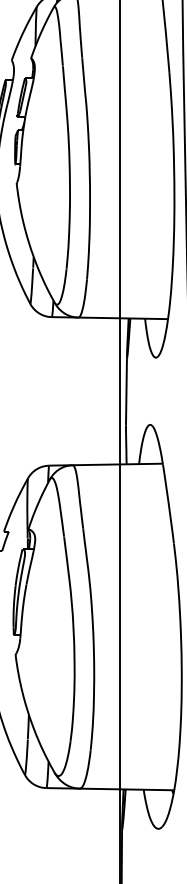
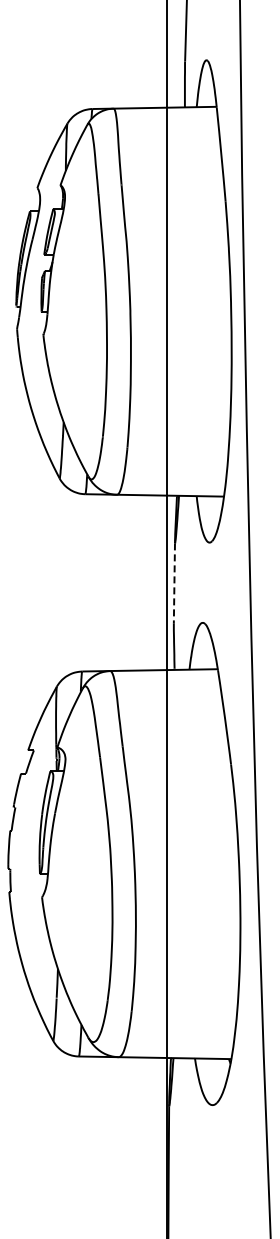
line: (126, 392) -> (174, 584), solid -> dashed

